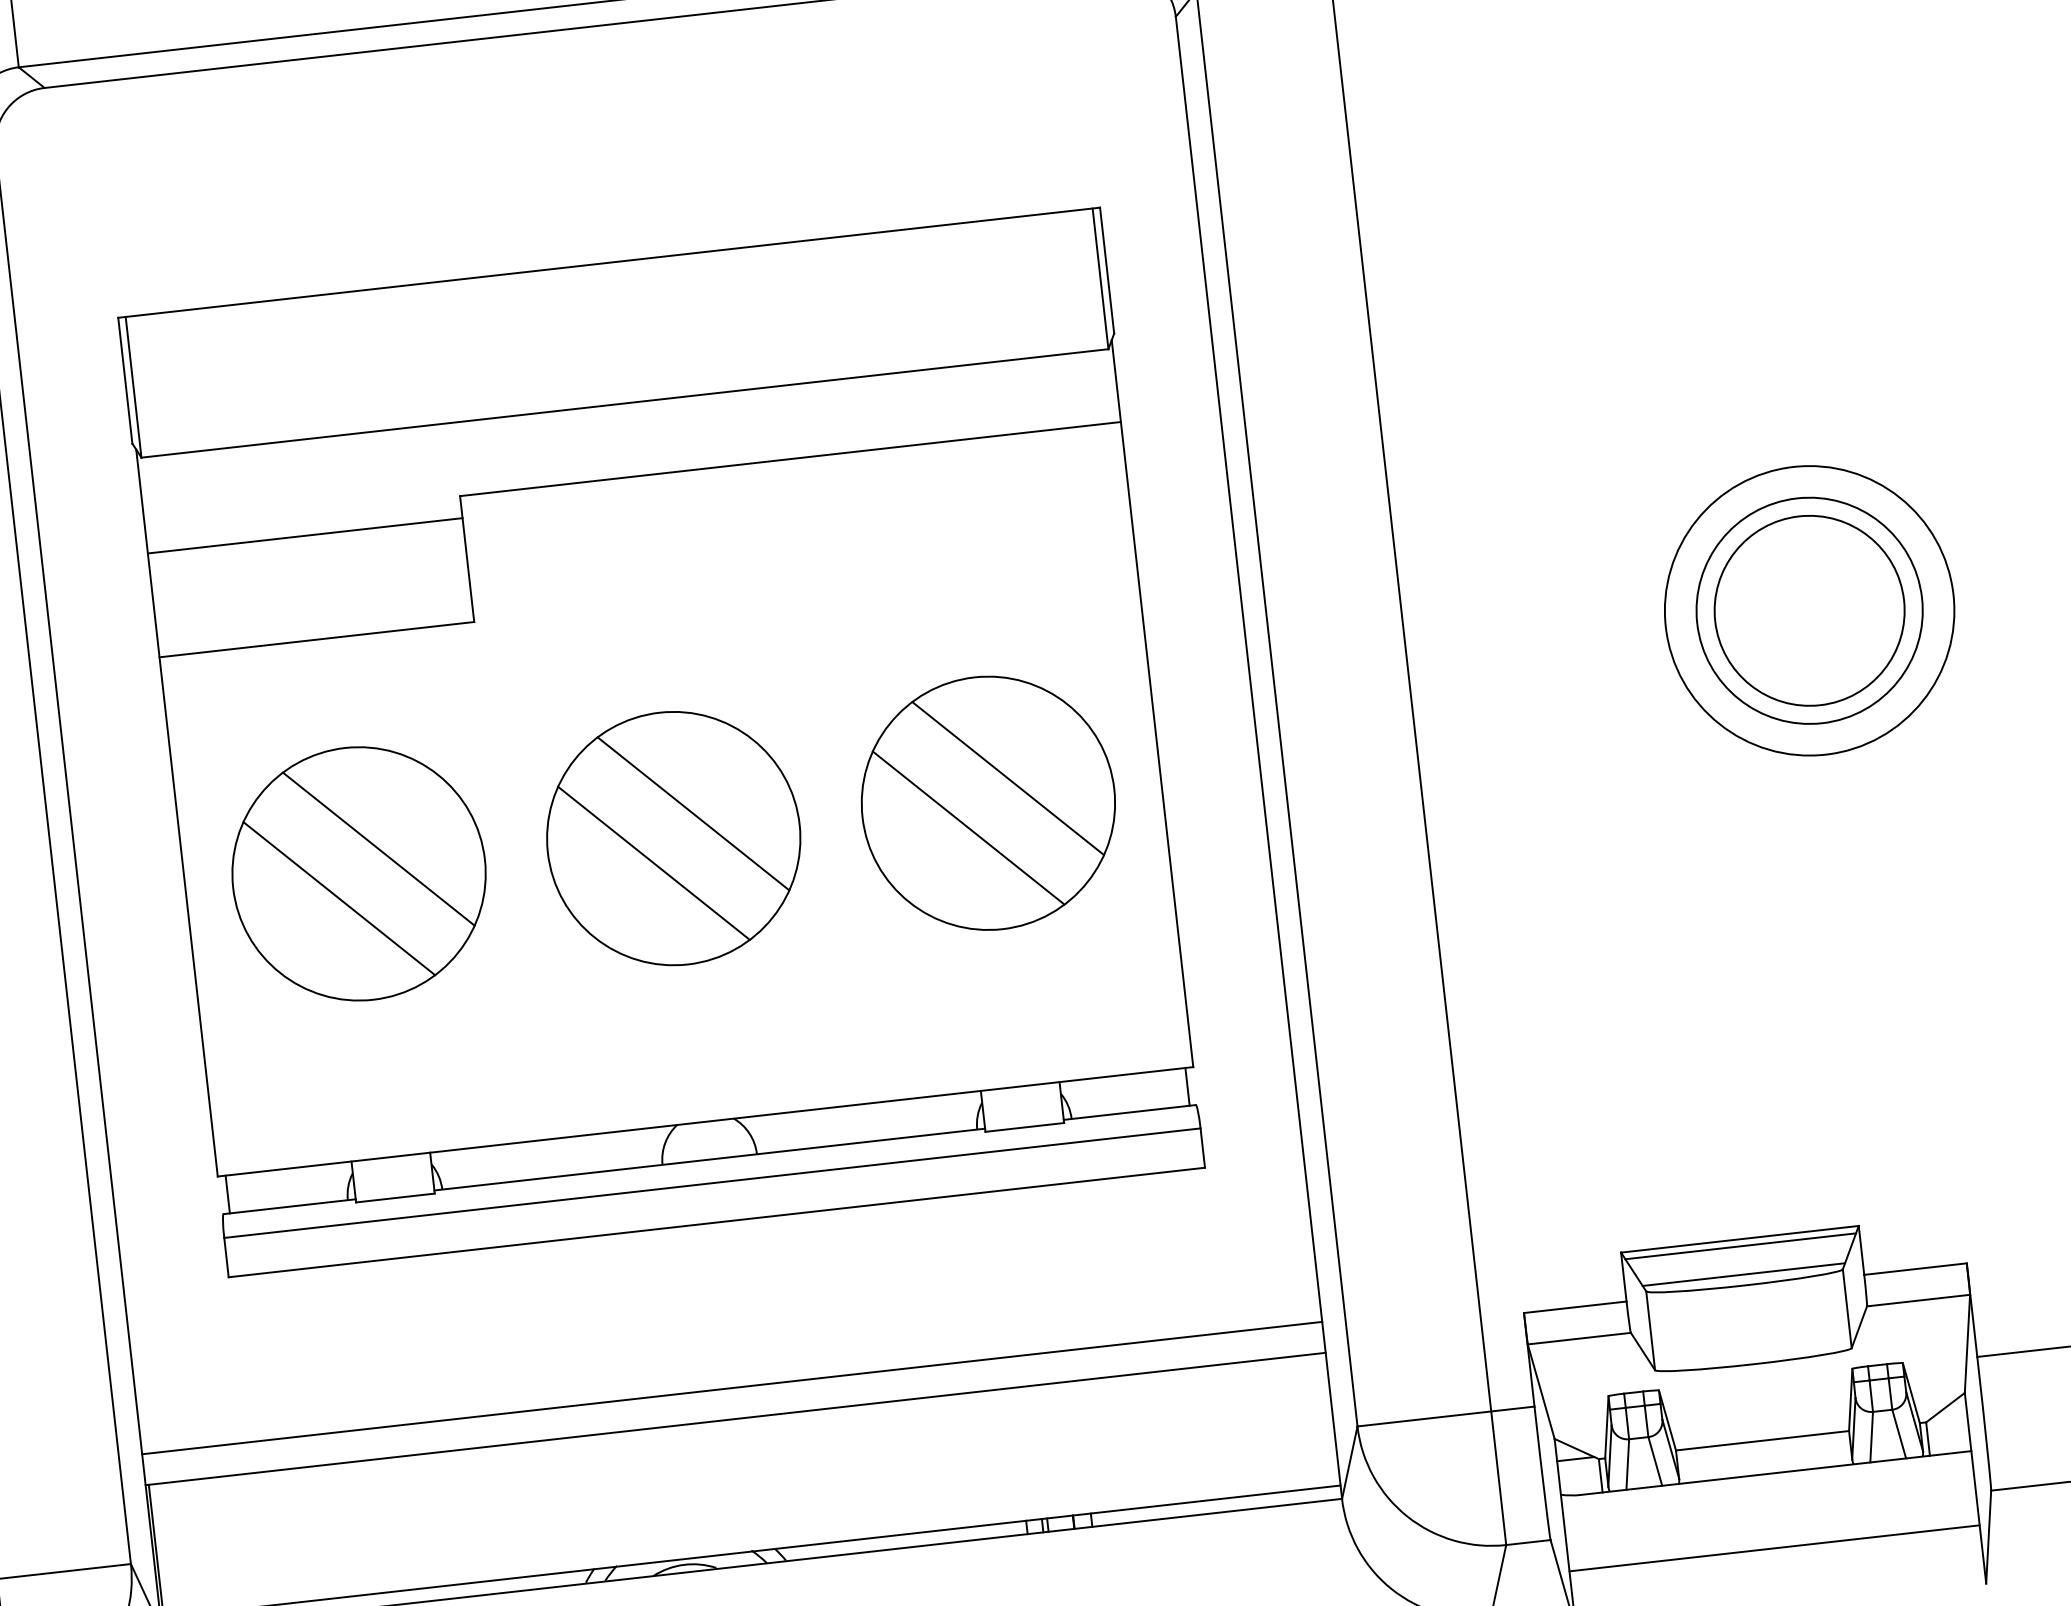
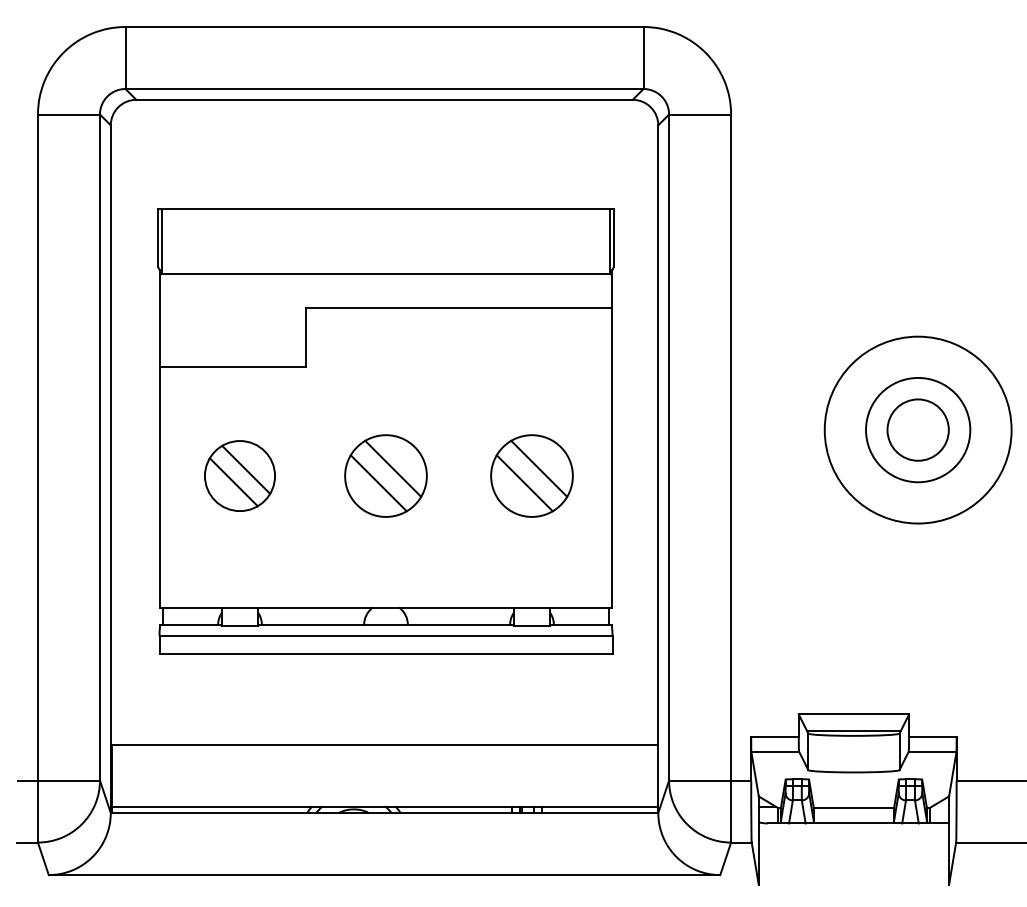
line: (304, 536) -> (232, 318), removed
circle: (1808, 609) -> (917, 429), size x0.7
circle: (1808, 609) -> (917, 429), size x1.4
part: (987, 802) -> (531, 475), size x0.7
part: (672, 837) -> (385, 475), size x0.7
part: (357, 872) -> (239, 475), size x0.6
line: (1739, 1245) -> (853, 717), removed
line: (732, 1387) -> (384, 730), removed
line: (1773, 1547) -> (853, 857), removed

